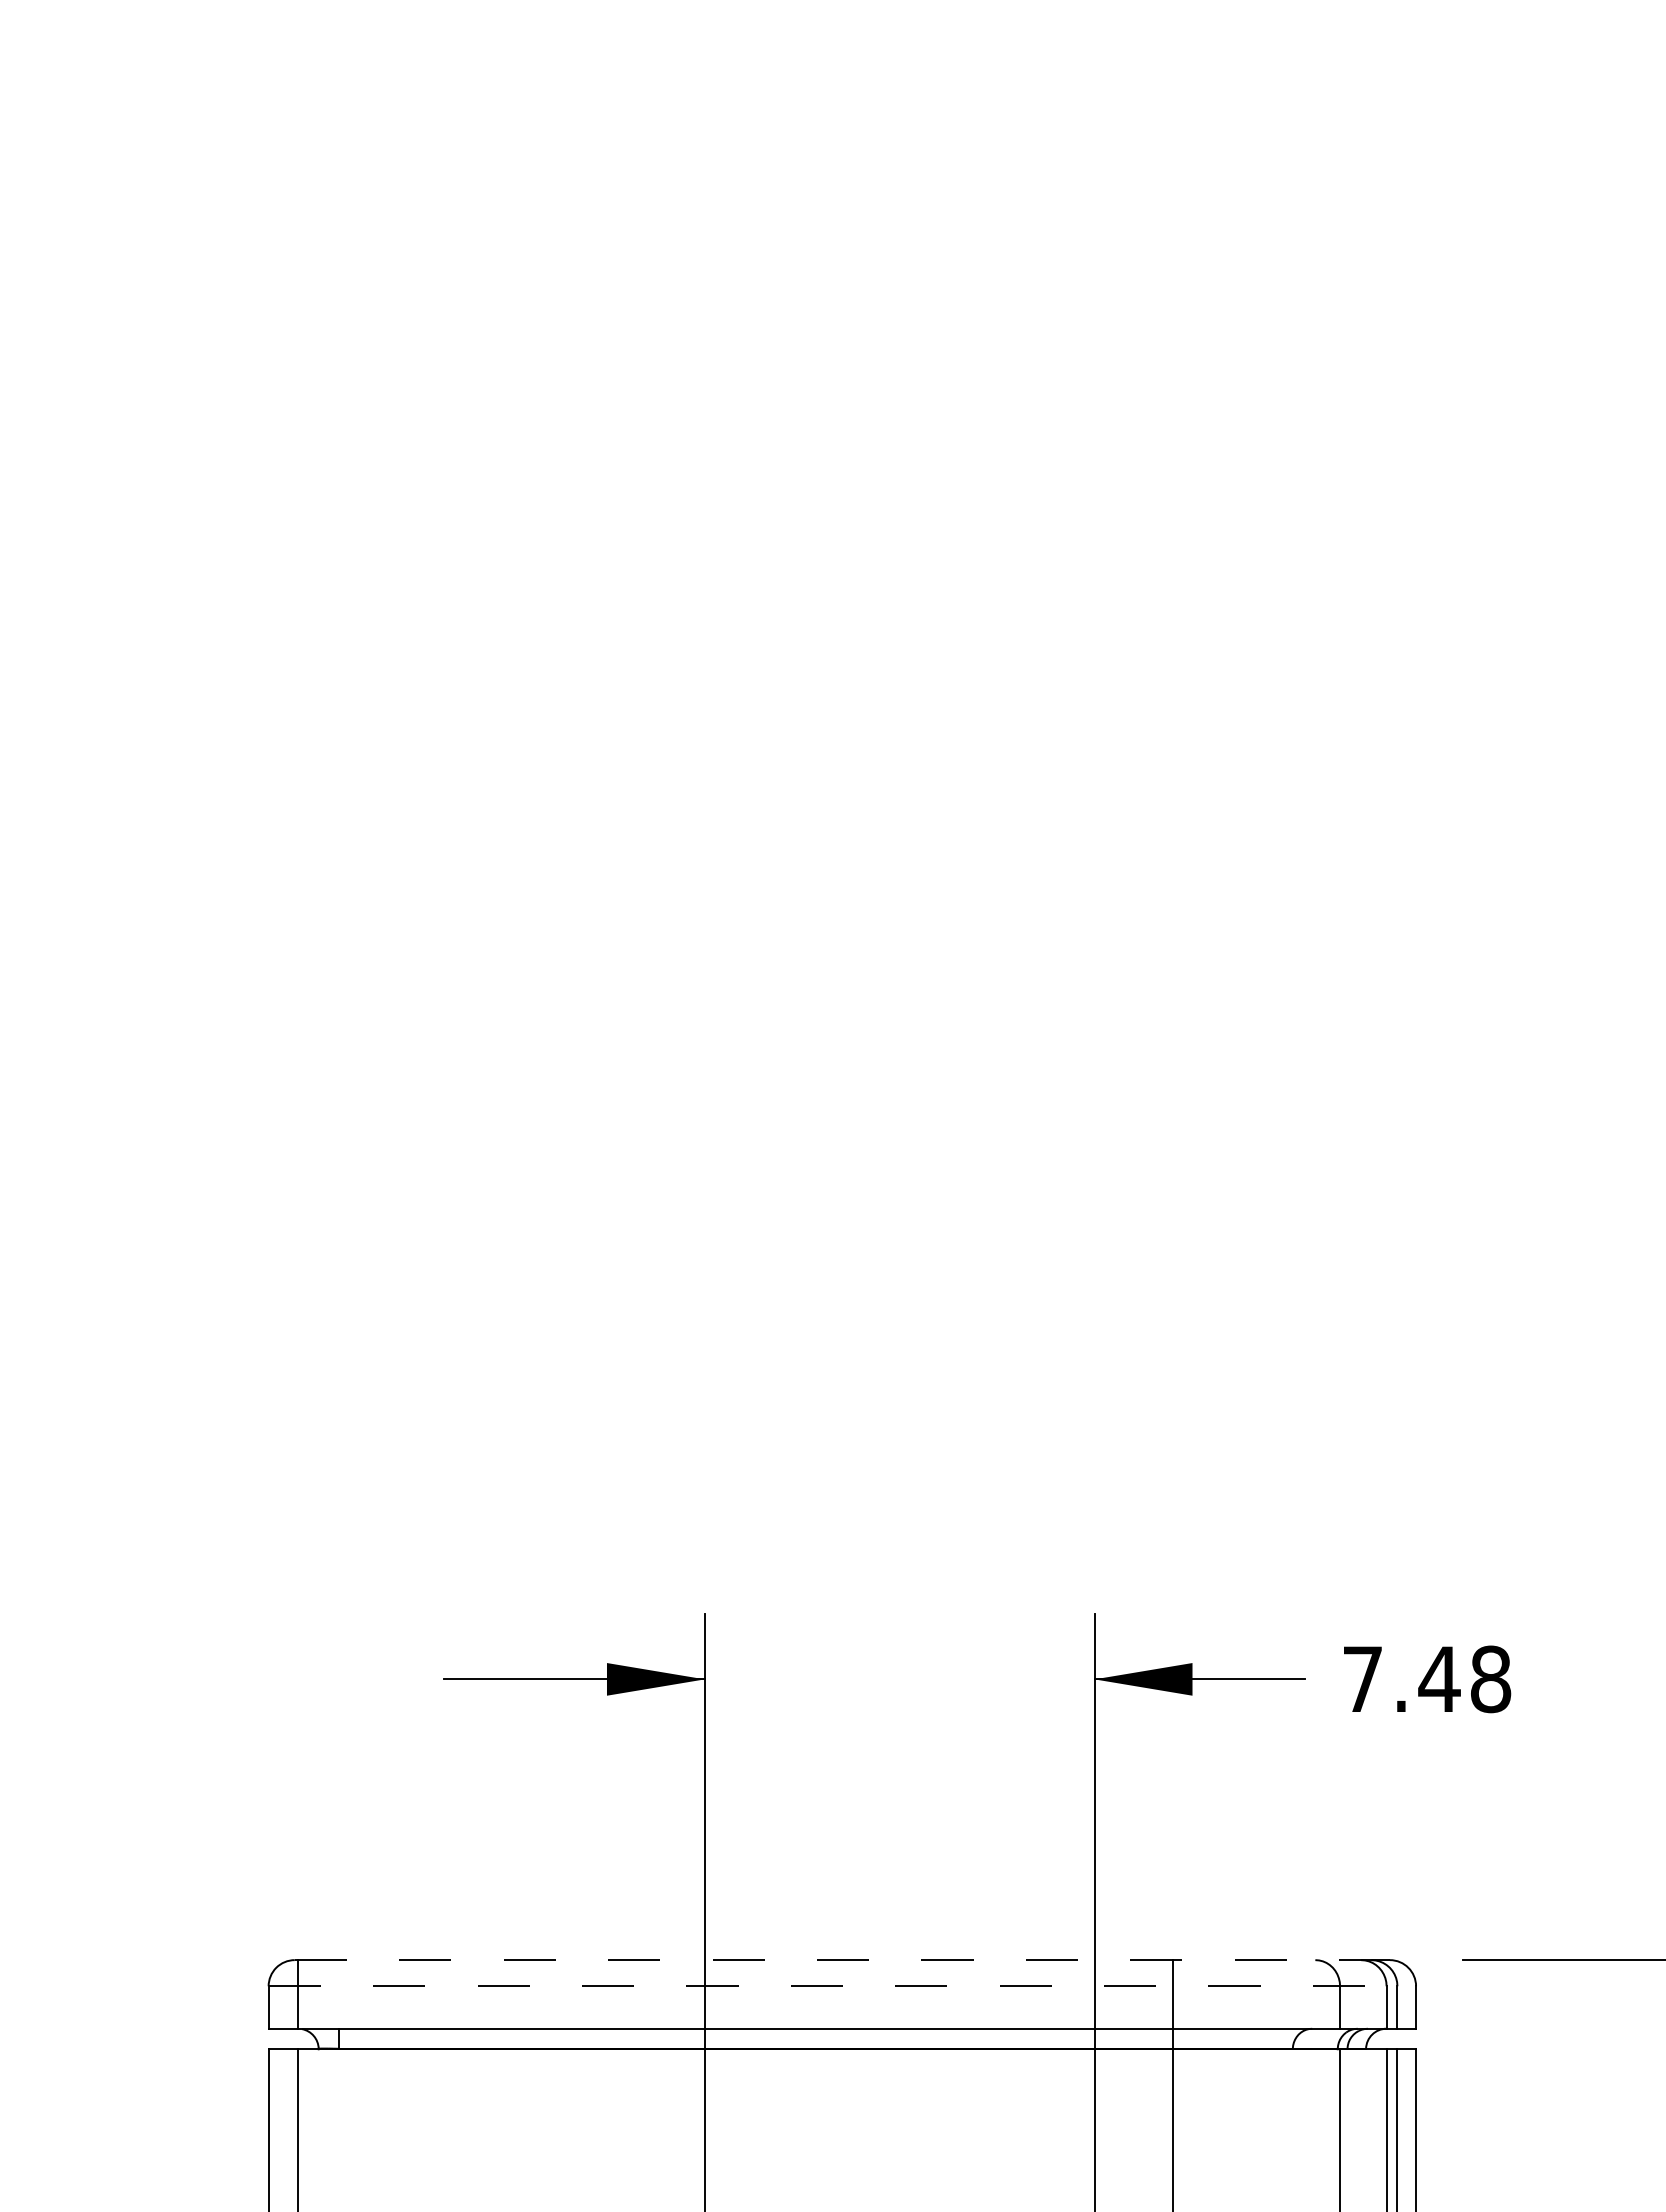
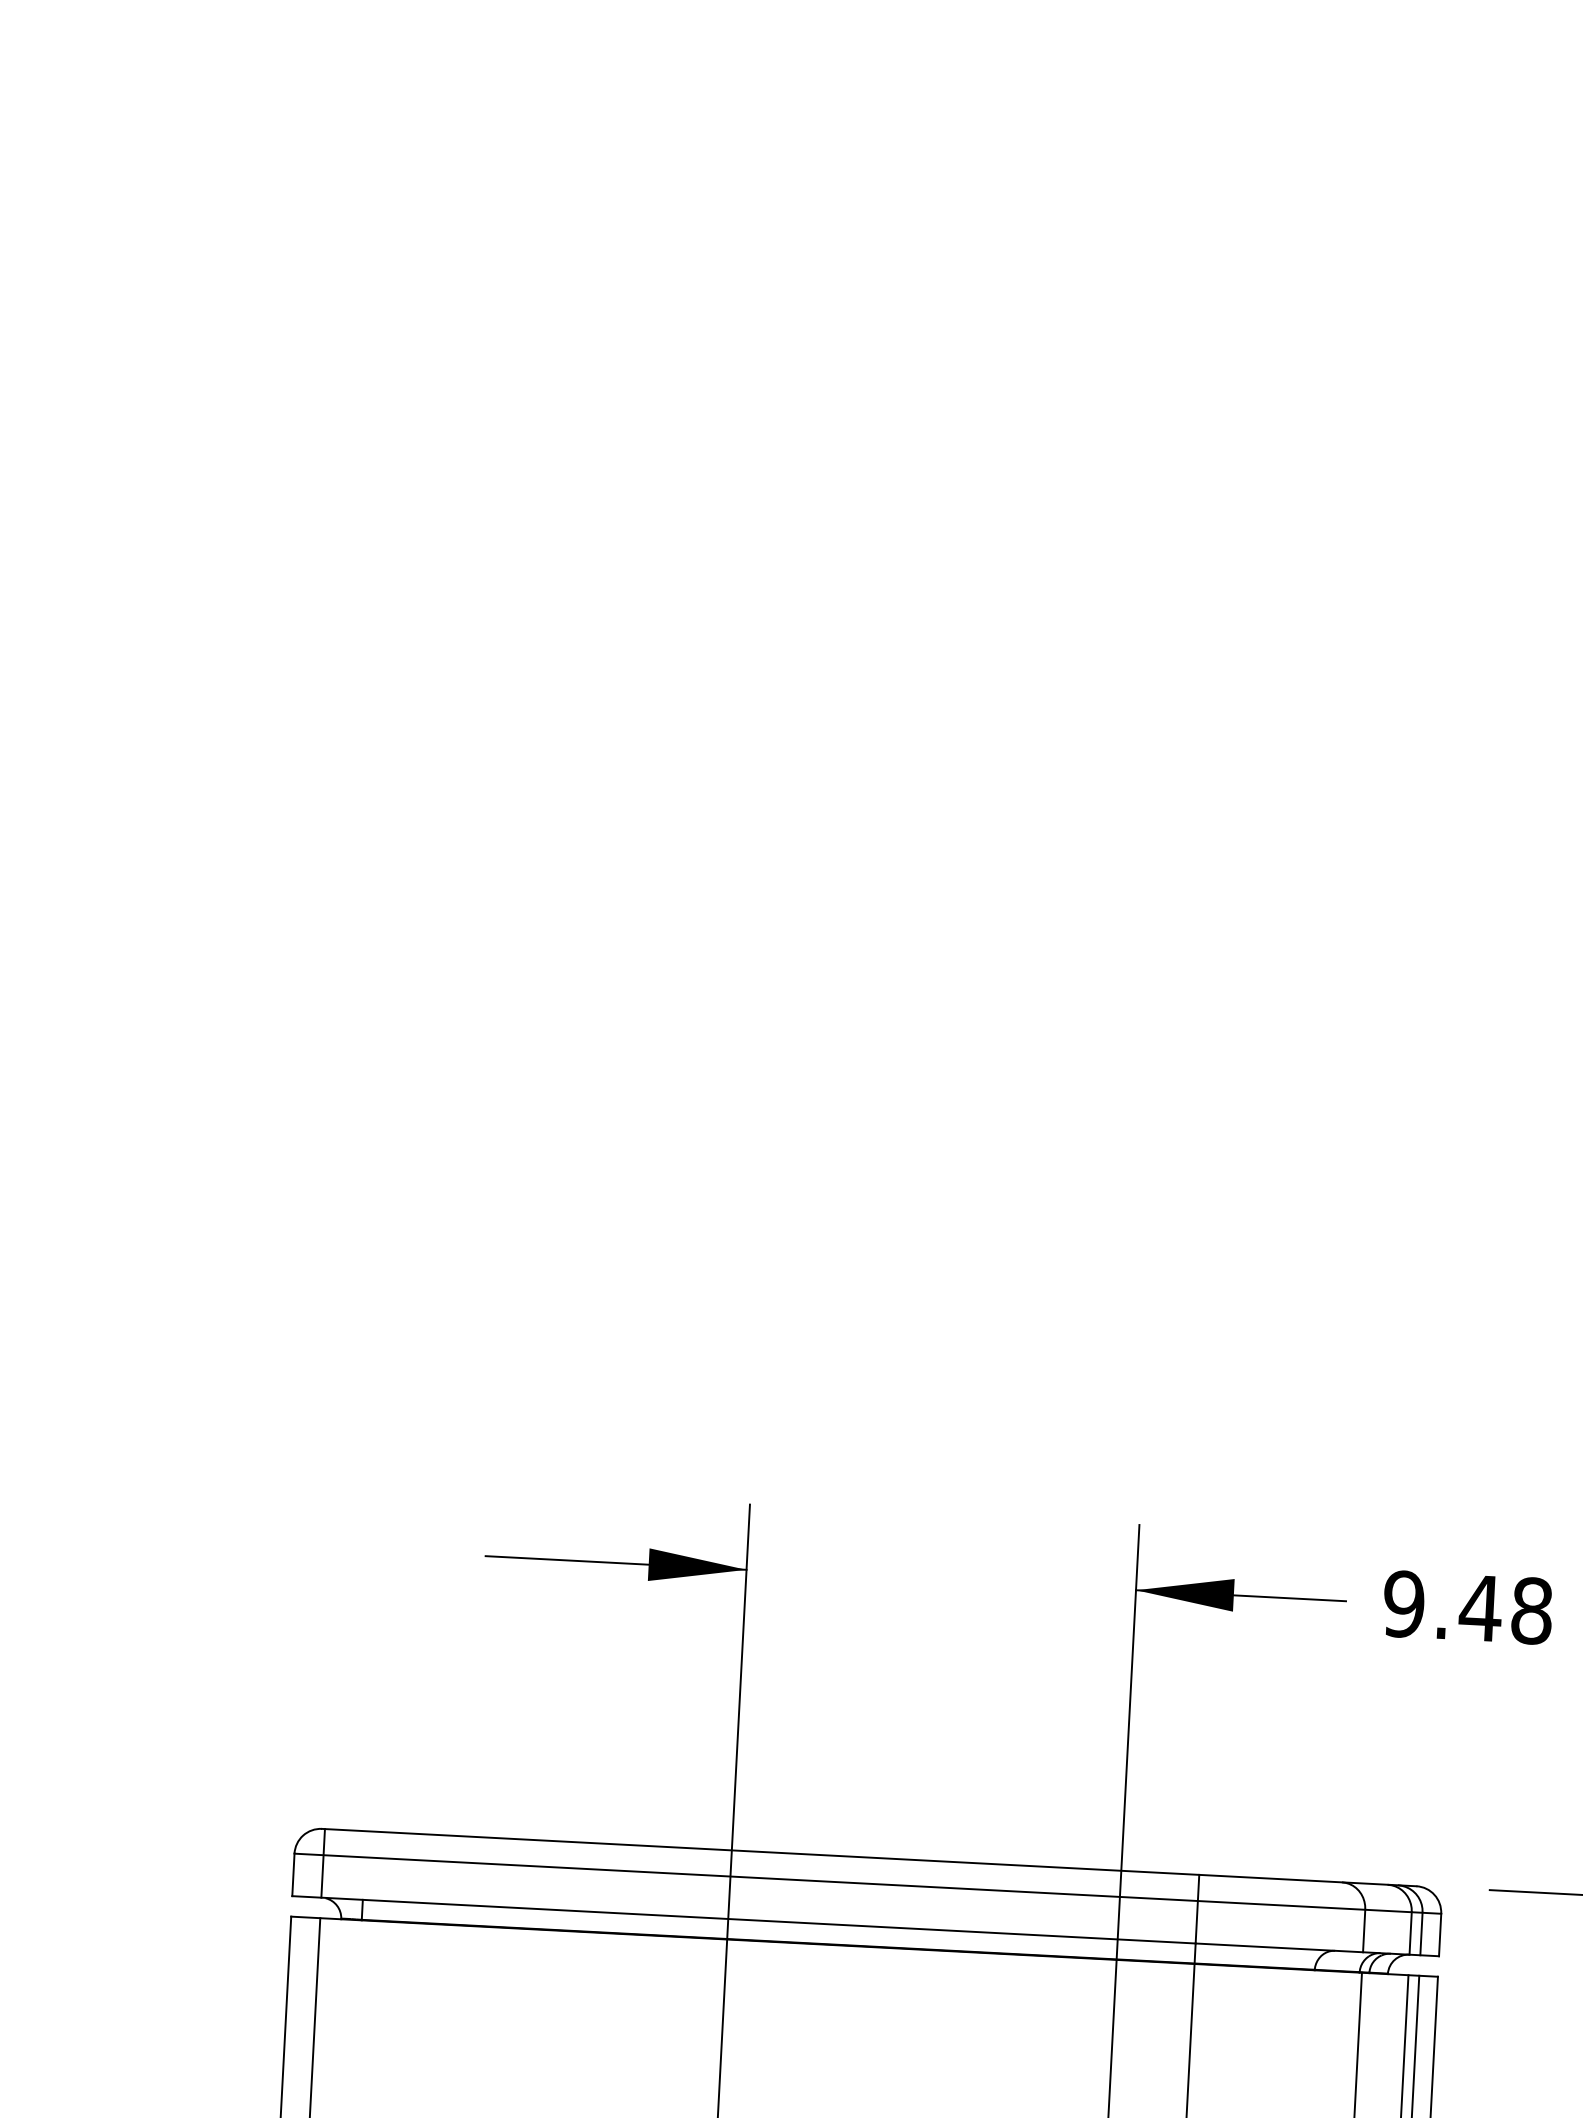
text: (1362, 1679) -> (1403, 1604), 7.48 -> 9.48
line: (842, 1960) -> (869, 1857), dashed -> solid
line: (842, 1986) -> (867, 1883), dashed -> solid

